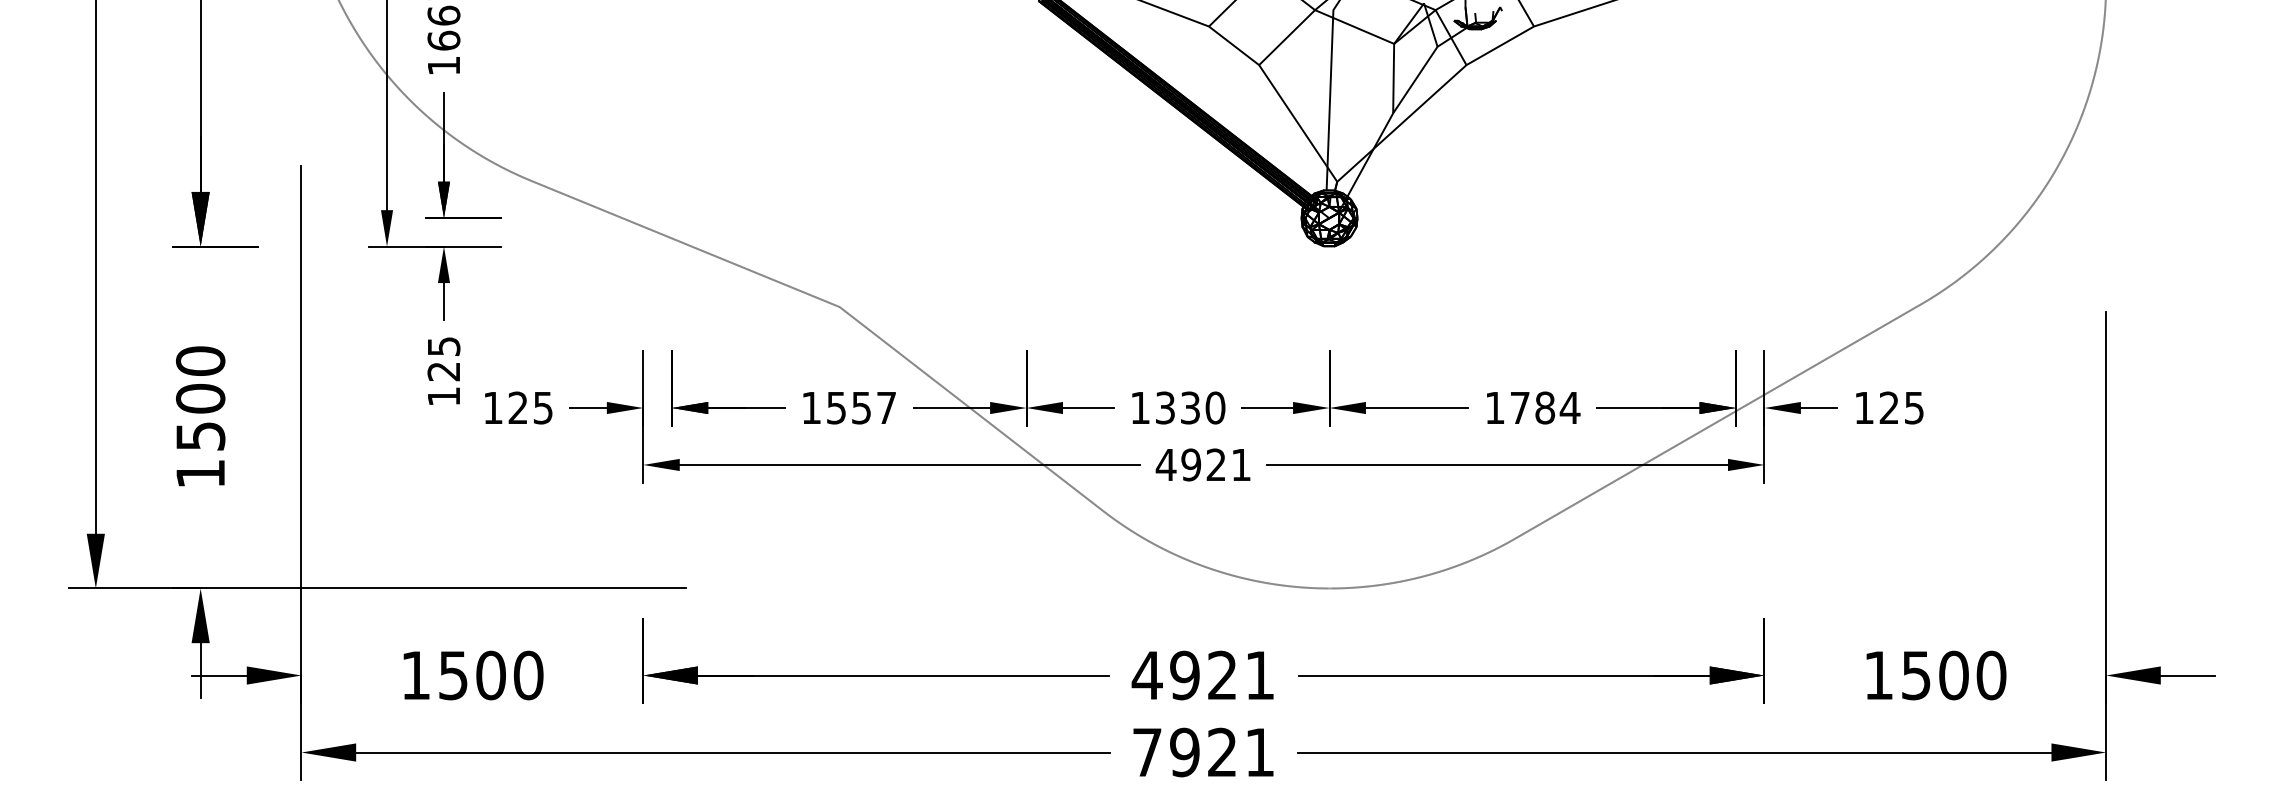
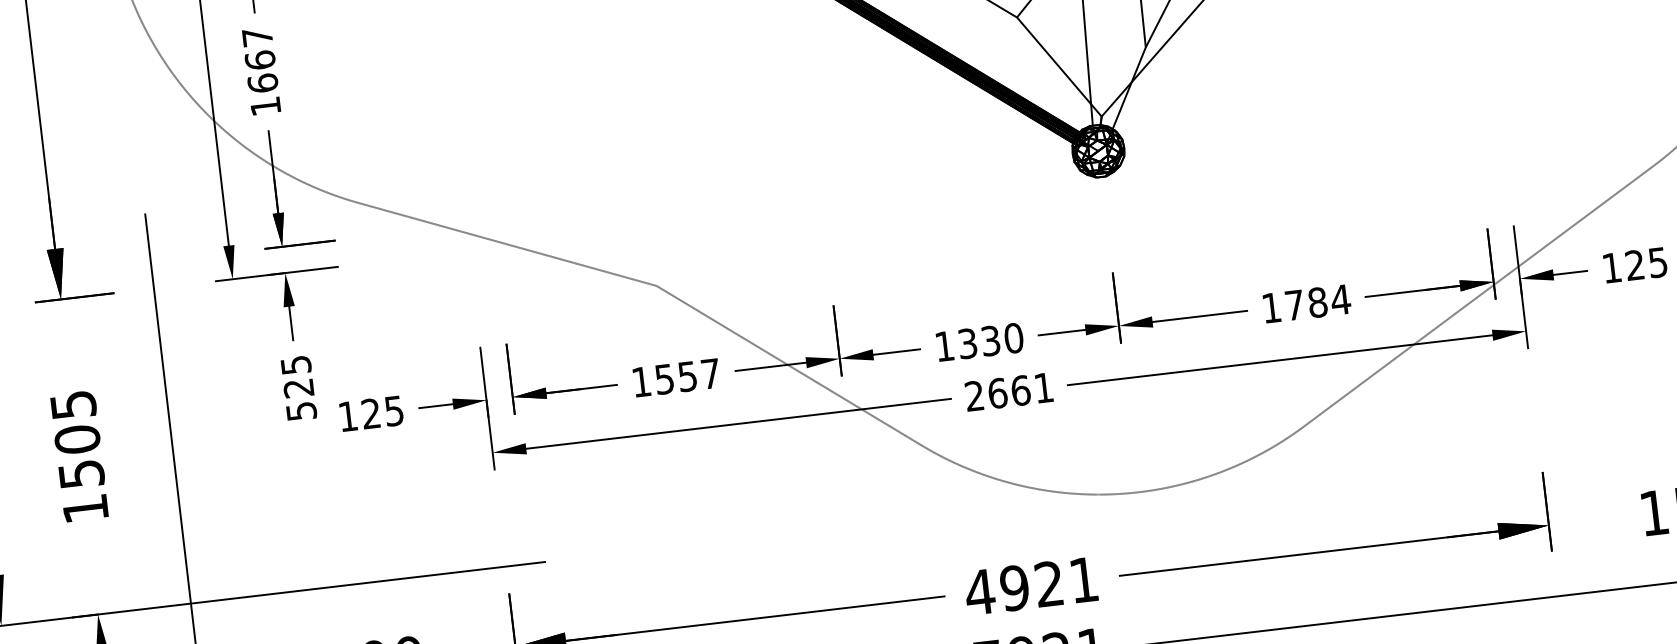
text: (200, 360) -> (73, 404), 1500 -> 1505
text: (444, 396) -> (302, 411), 125 -> 525
text: (1190, 464) -> (997, 393), 4921 -> 2661

